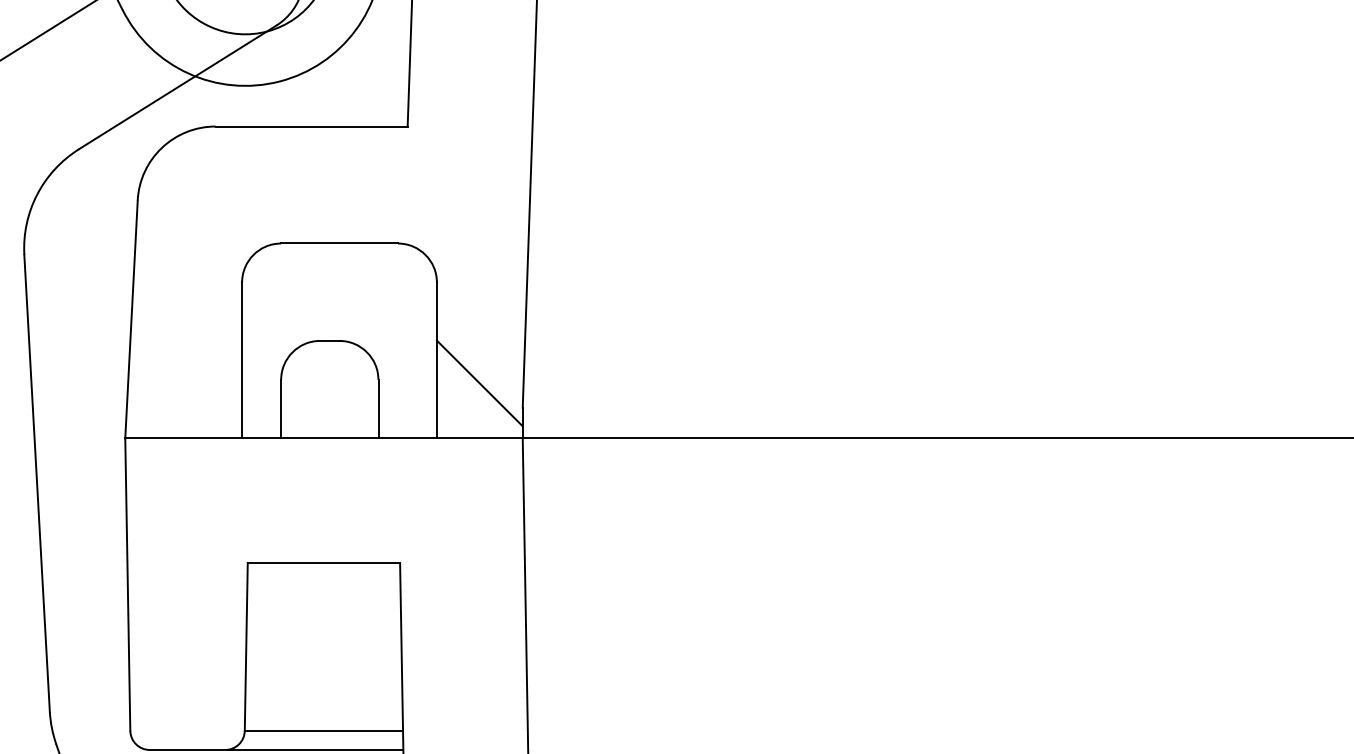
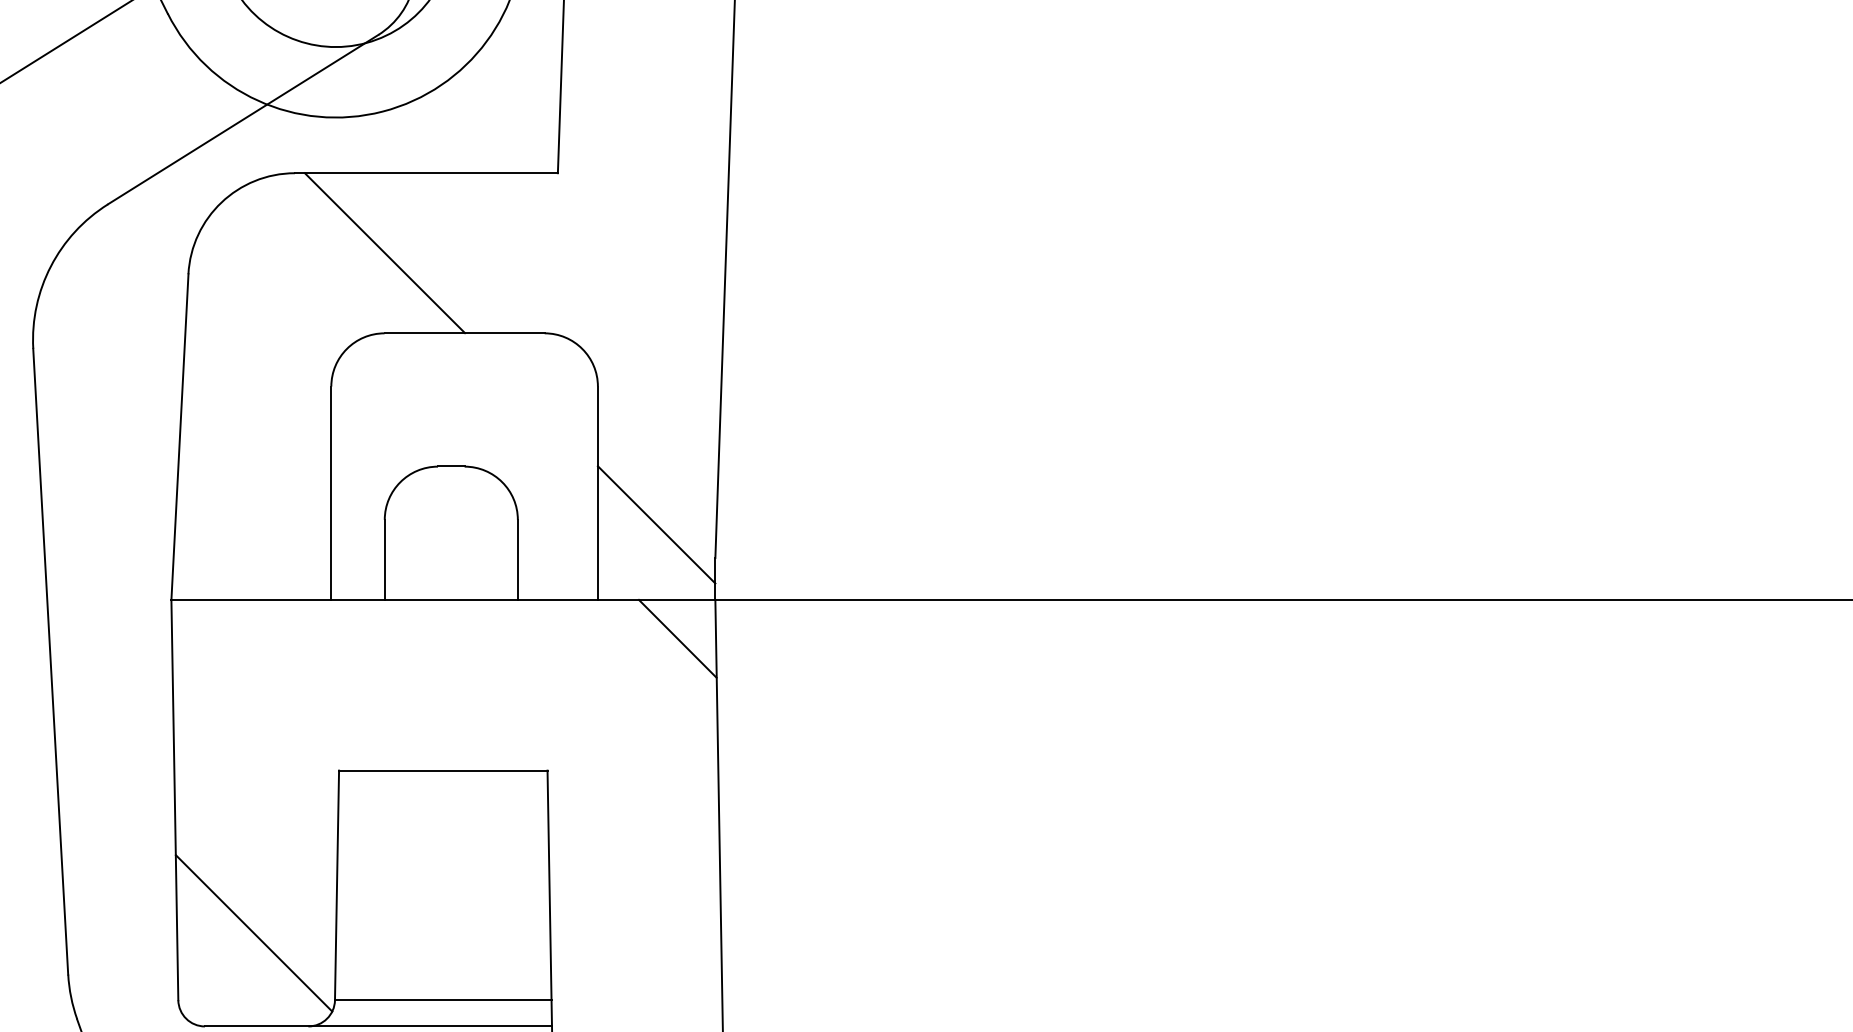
line: (280, 184) -> (383, 252), added
line: (494, 466) -> (676, 638), added
line: (185, 681) -> (253, 932), added

